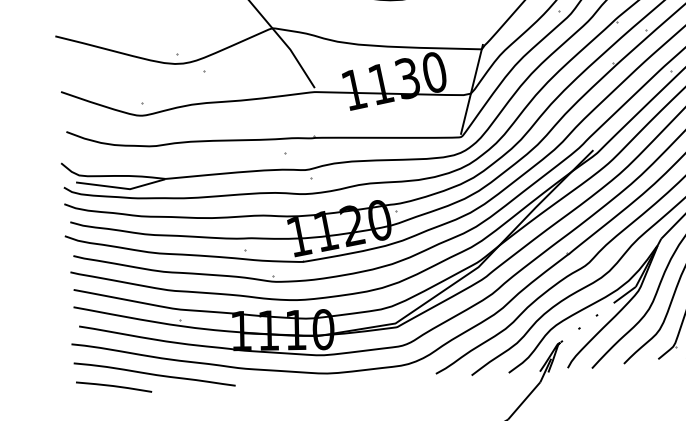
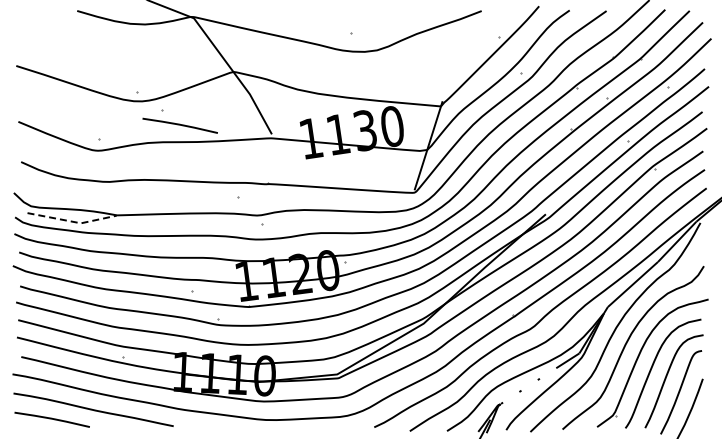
line: (222, 85) -> (179, 125), added
line: (122, 187) -> (73, 221), solid -> dashed

